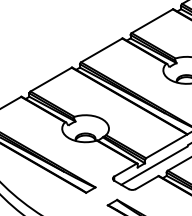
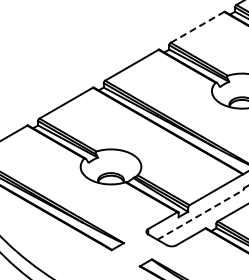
line: (152, 21) -> (197, 27), solid -> dashed
line: (154, 165) -> (200, 214), solid -> dashed

